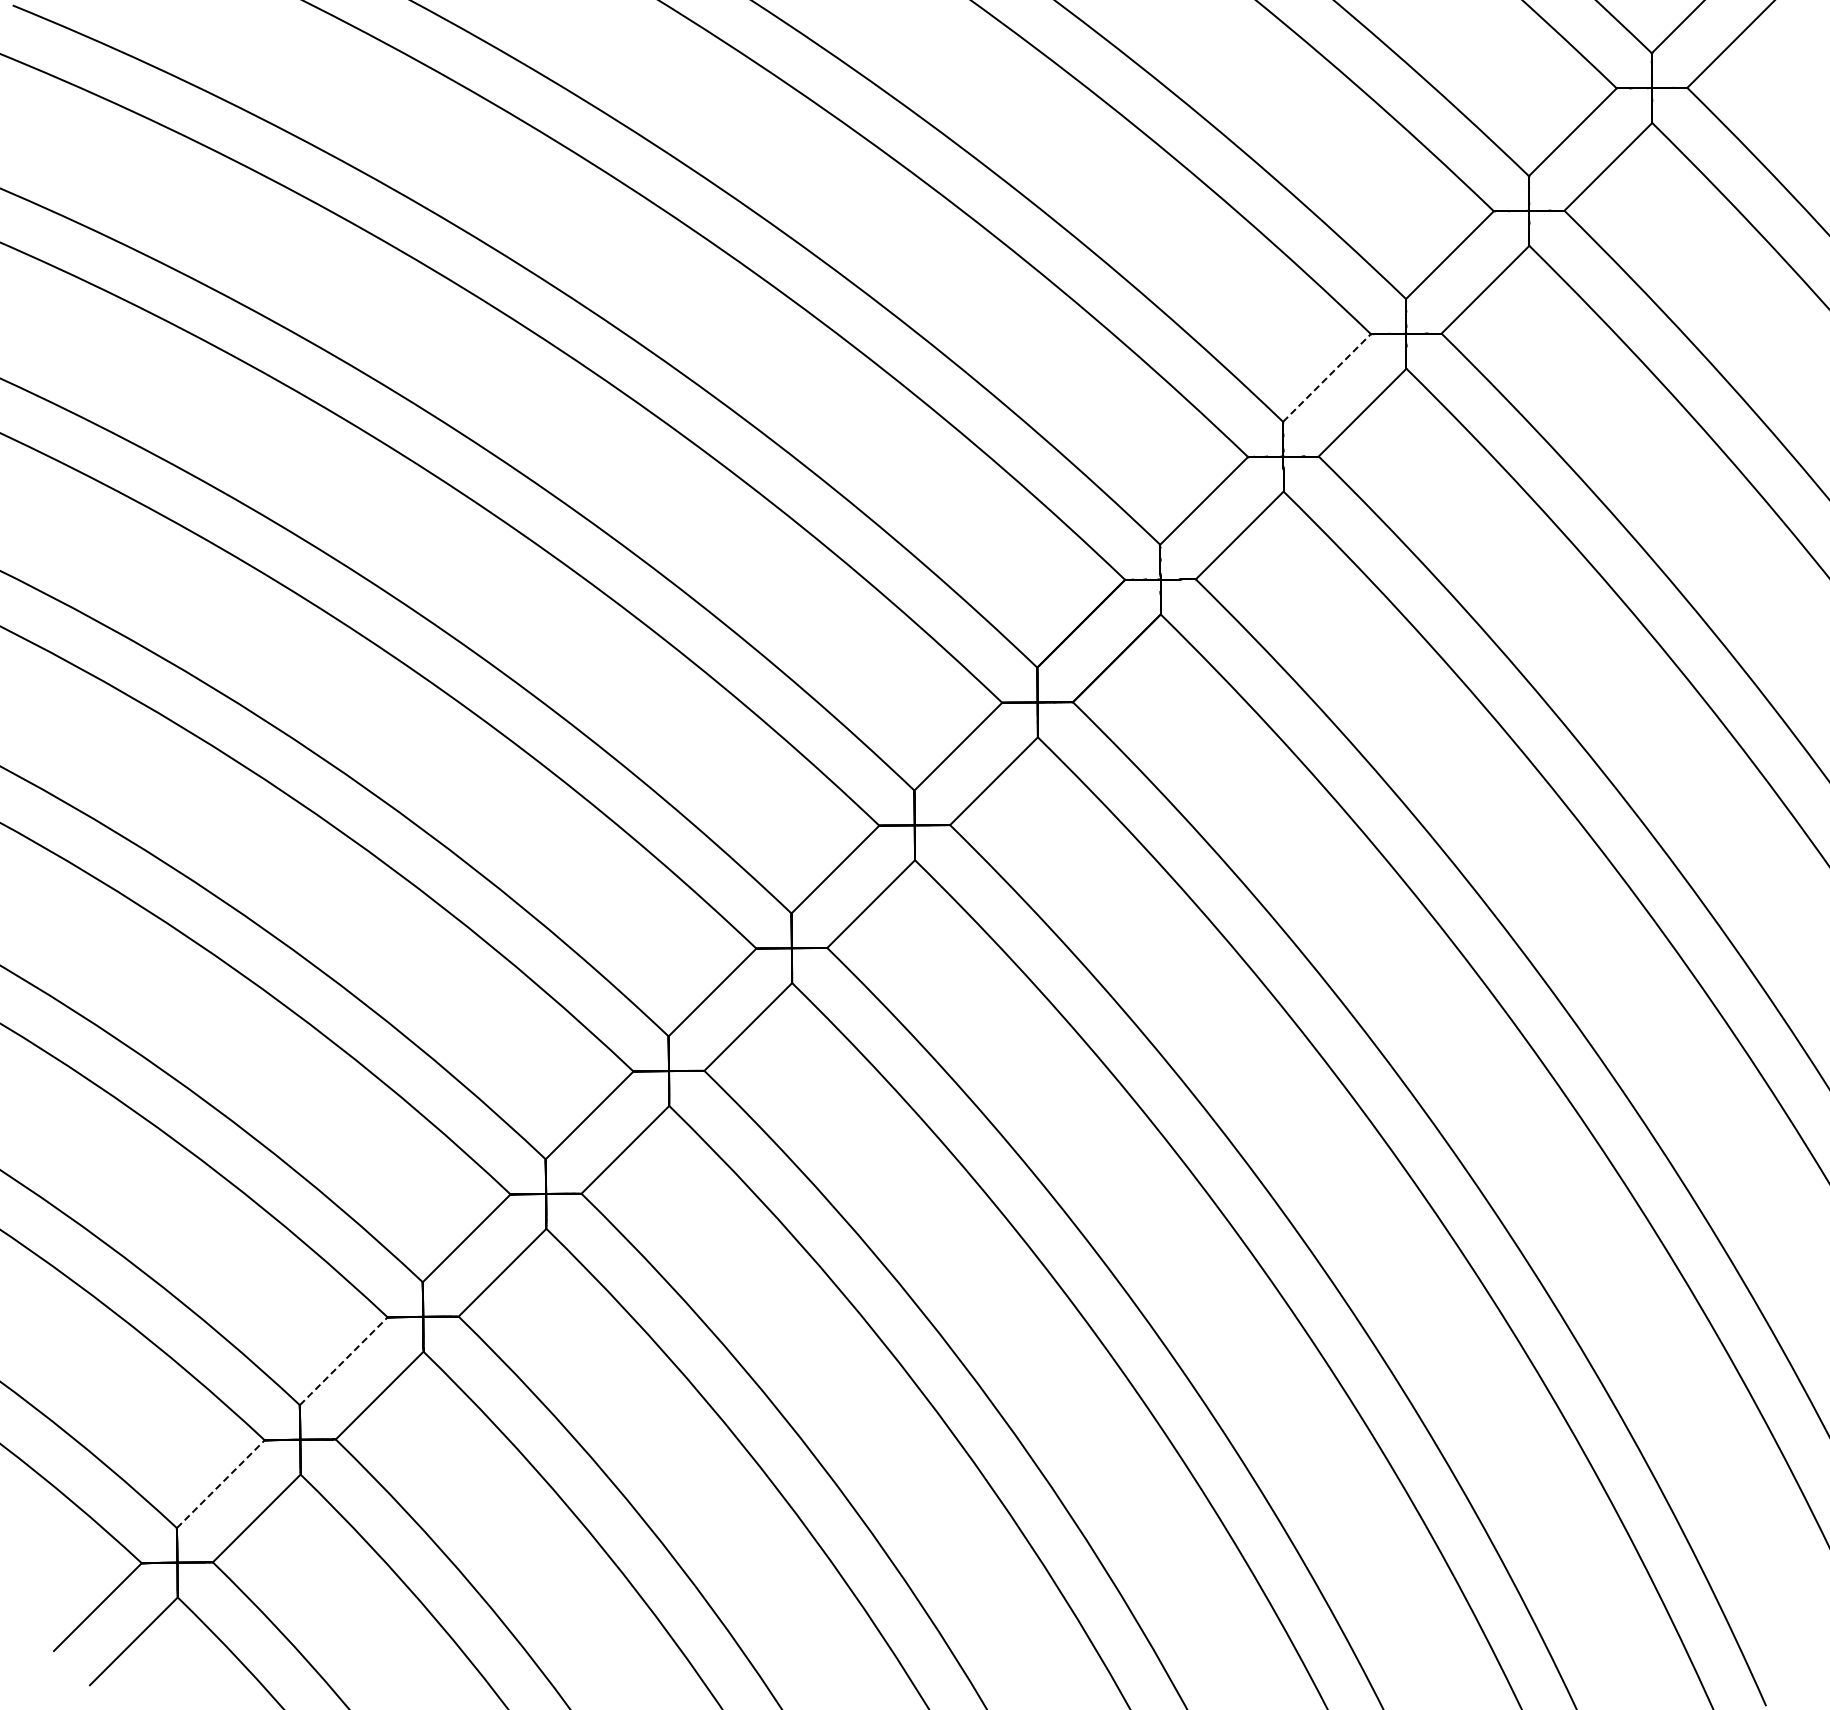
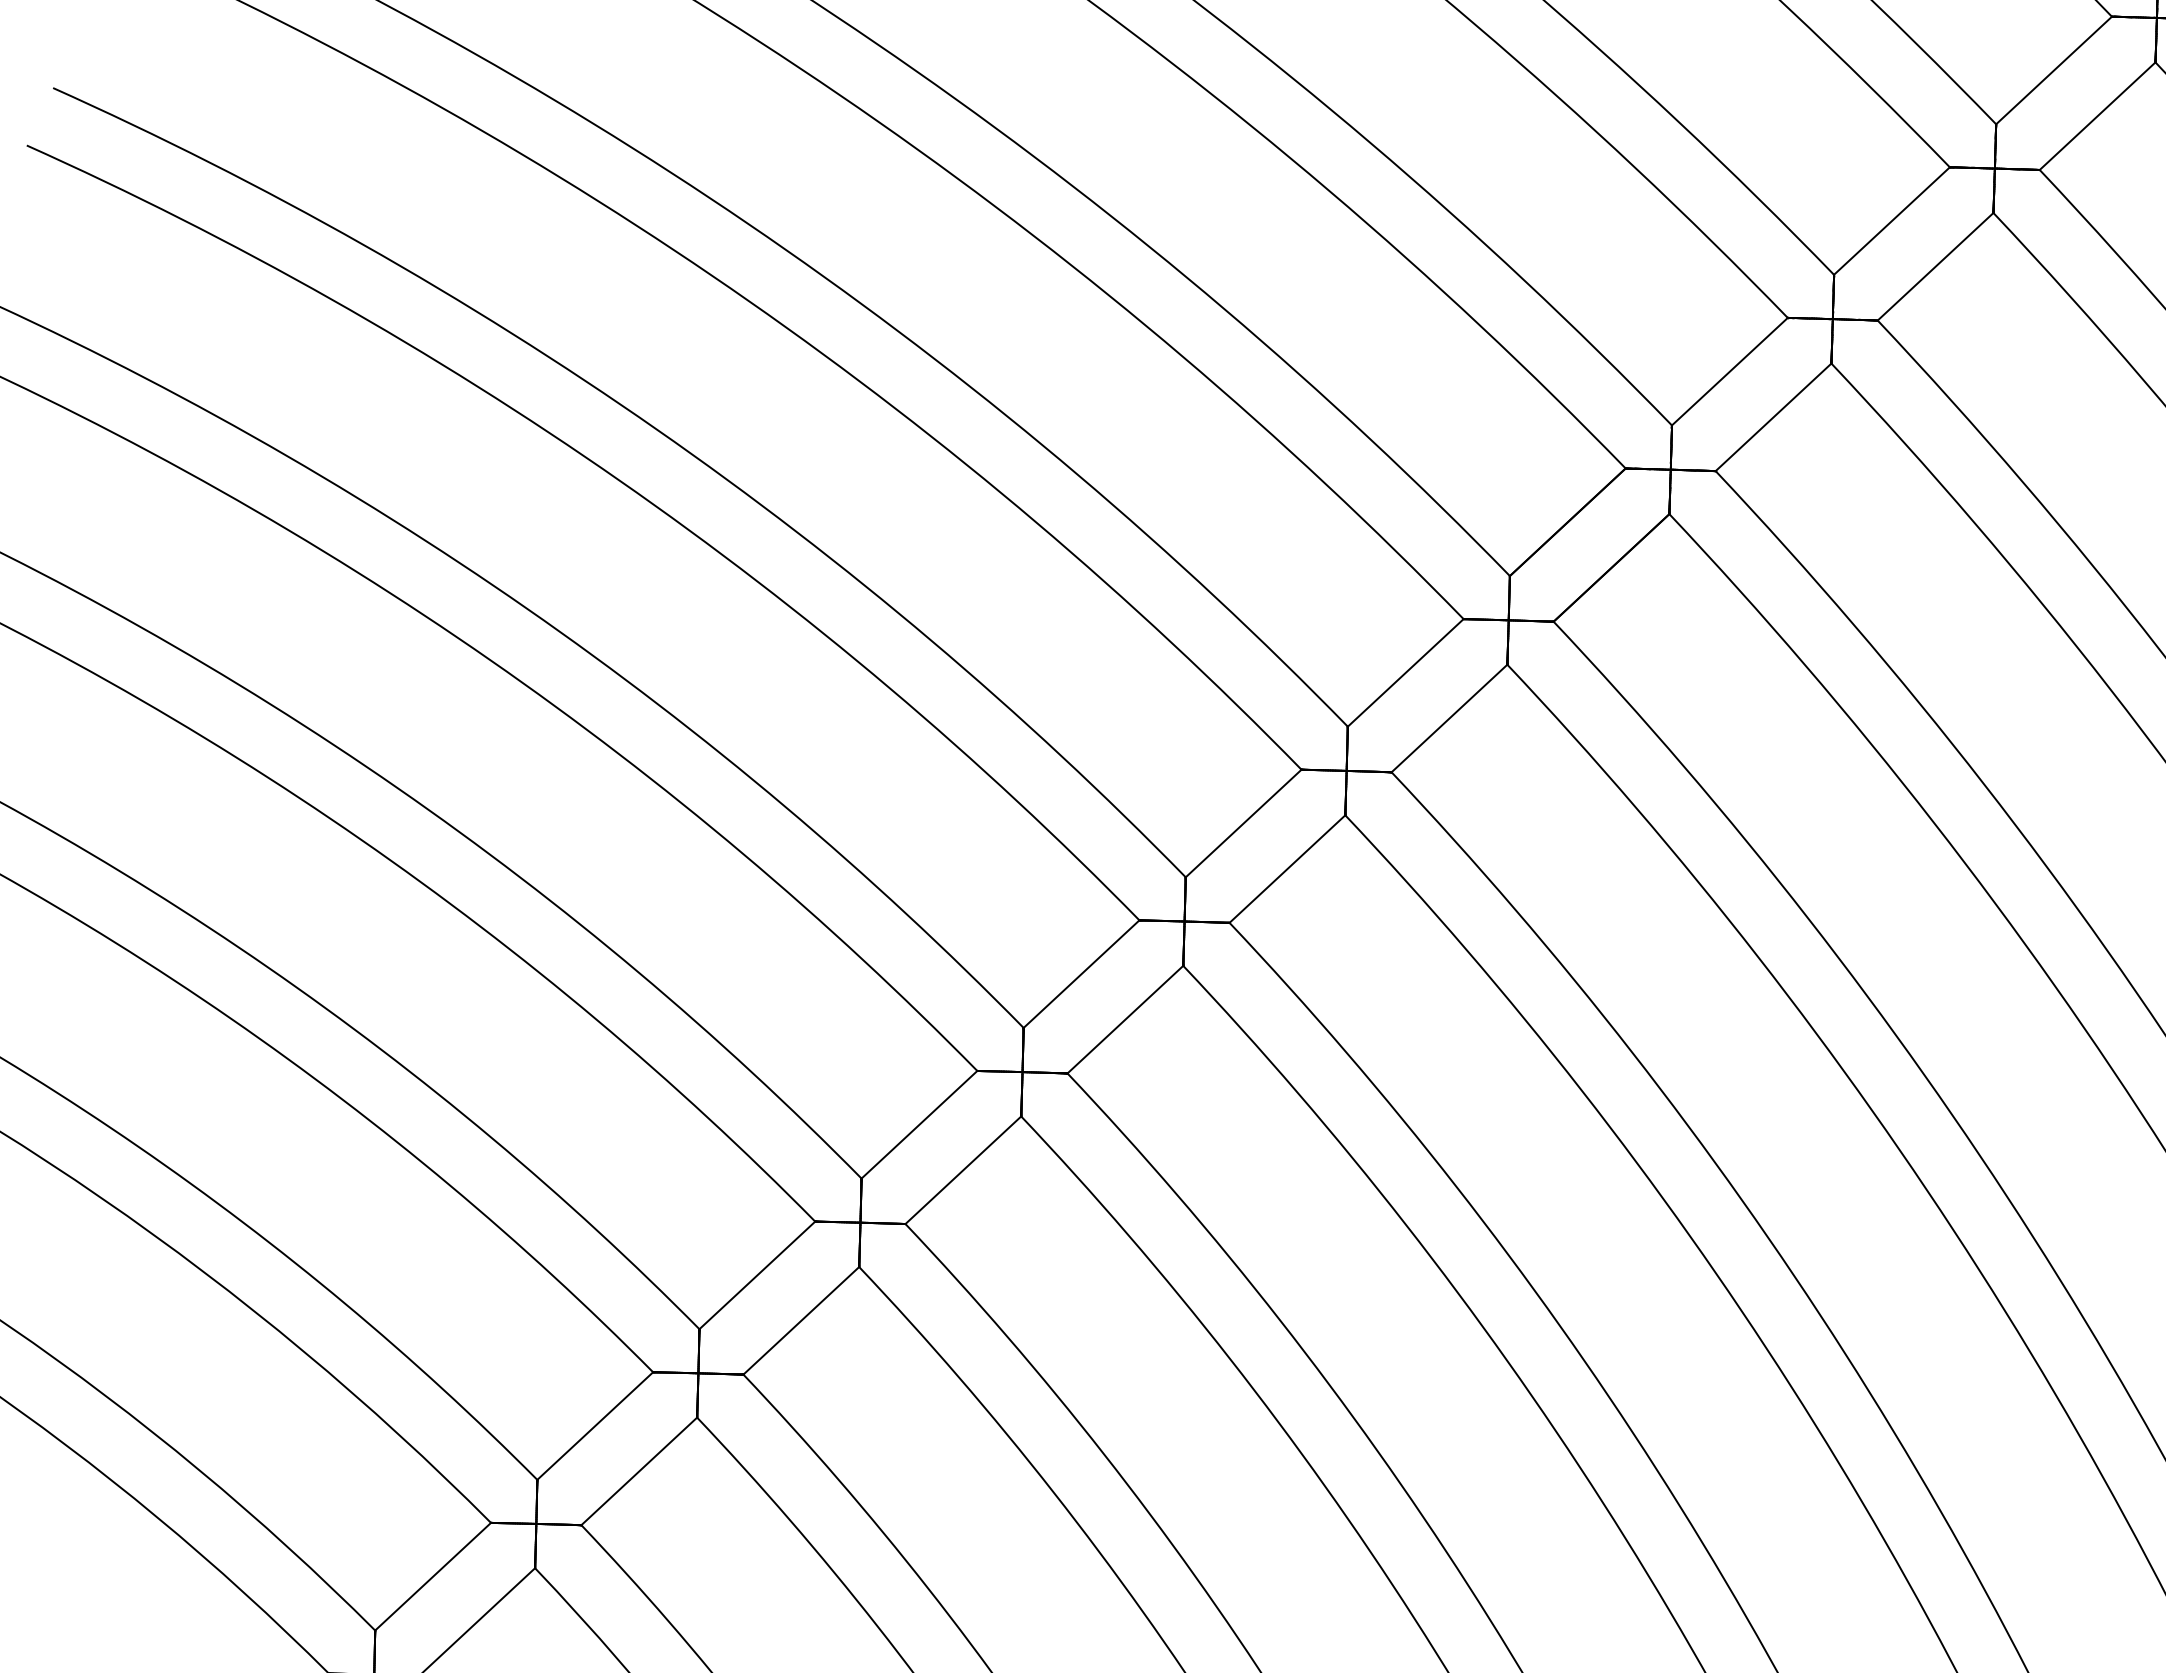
line: (1327, 377) -> (1892, 220), dashed -> solid
line: (344, 1360) -> (596, 1425), dashed -> solid
line: (221, 1483) -> (433, 1575), dashed -> solid

